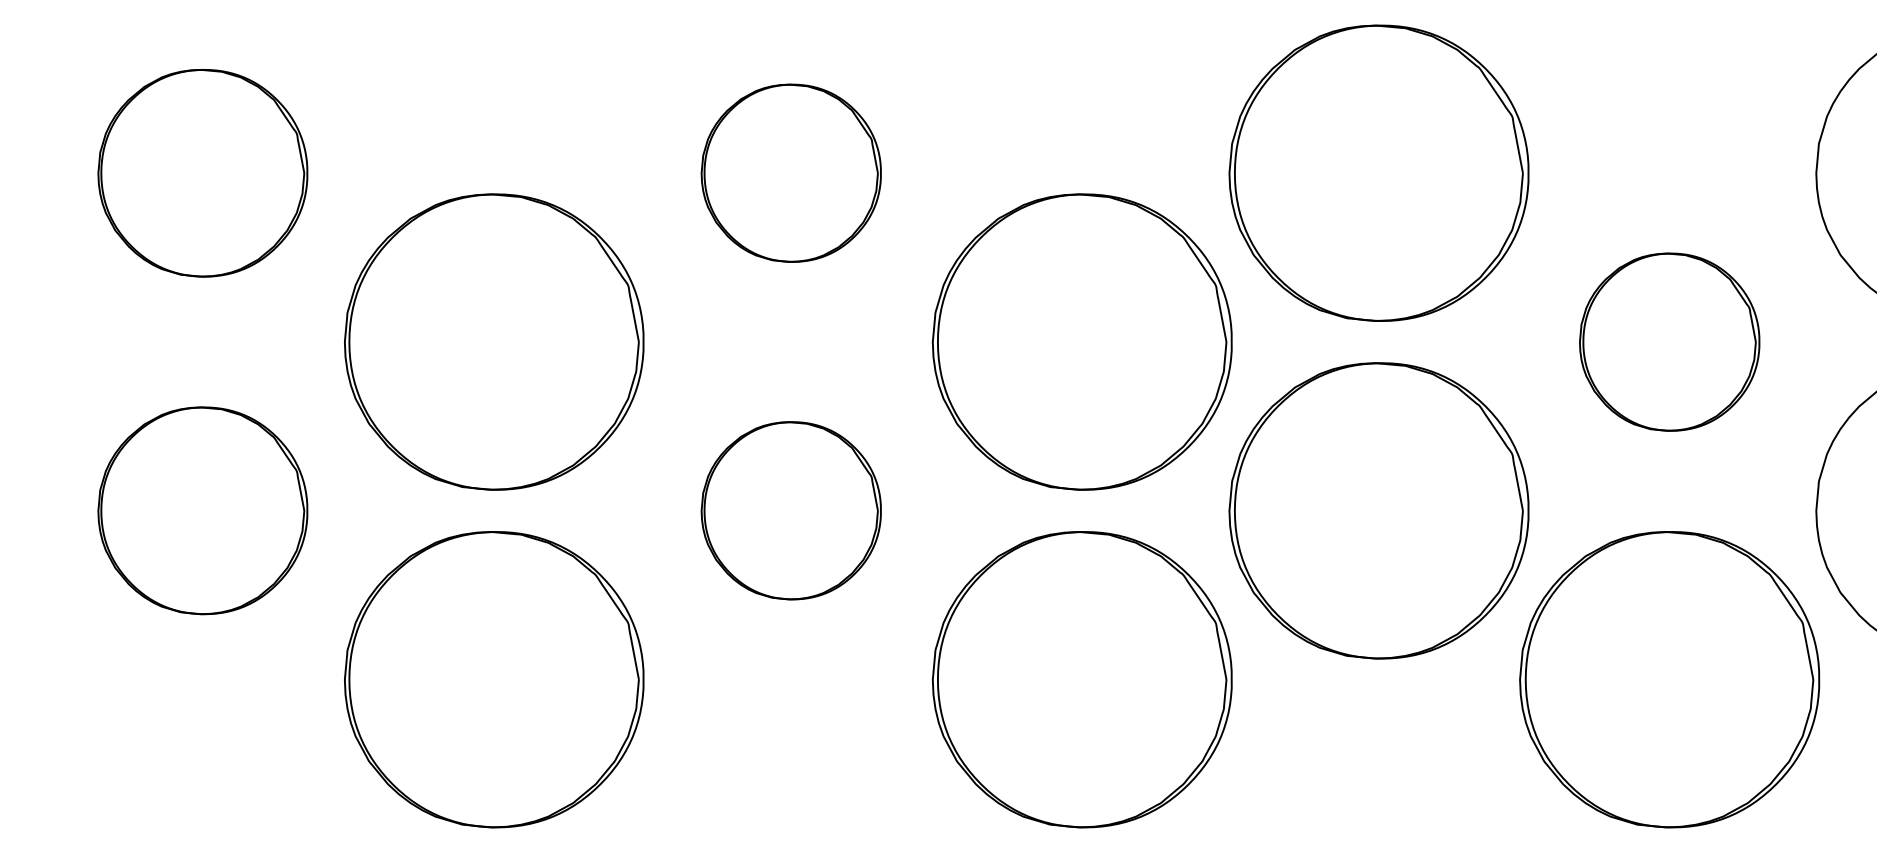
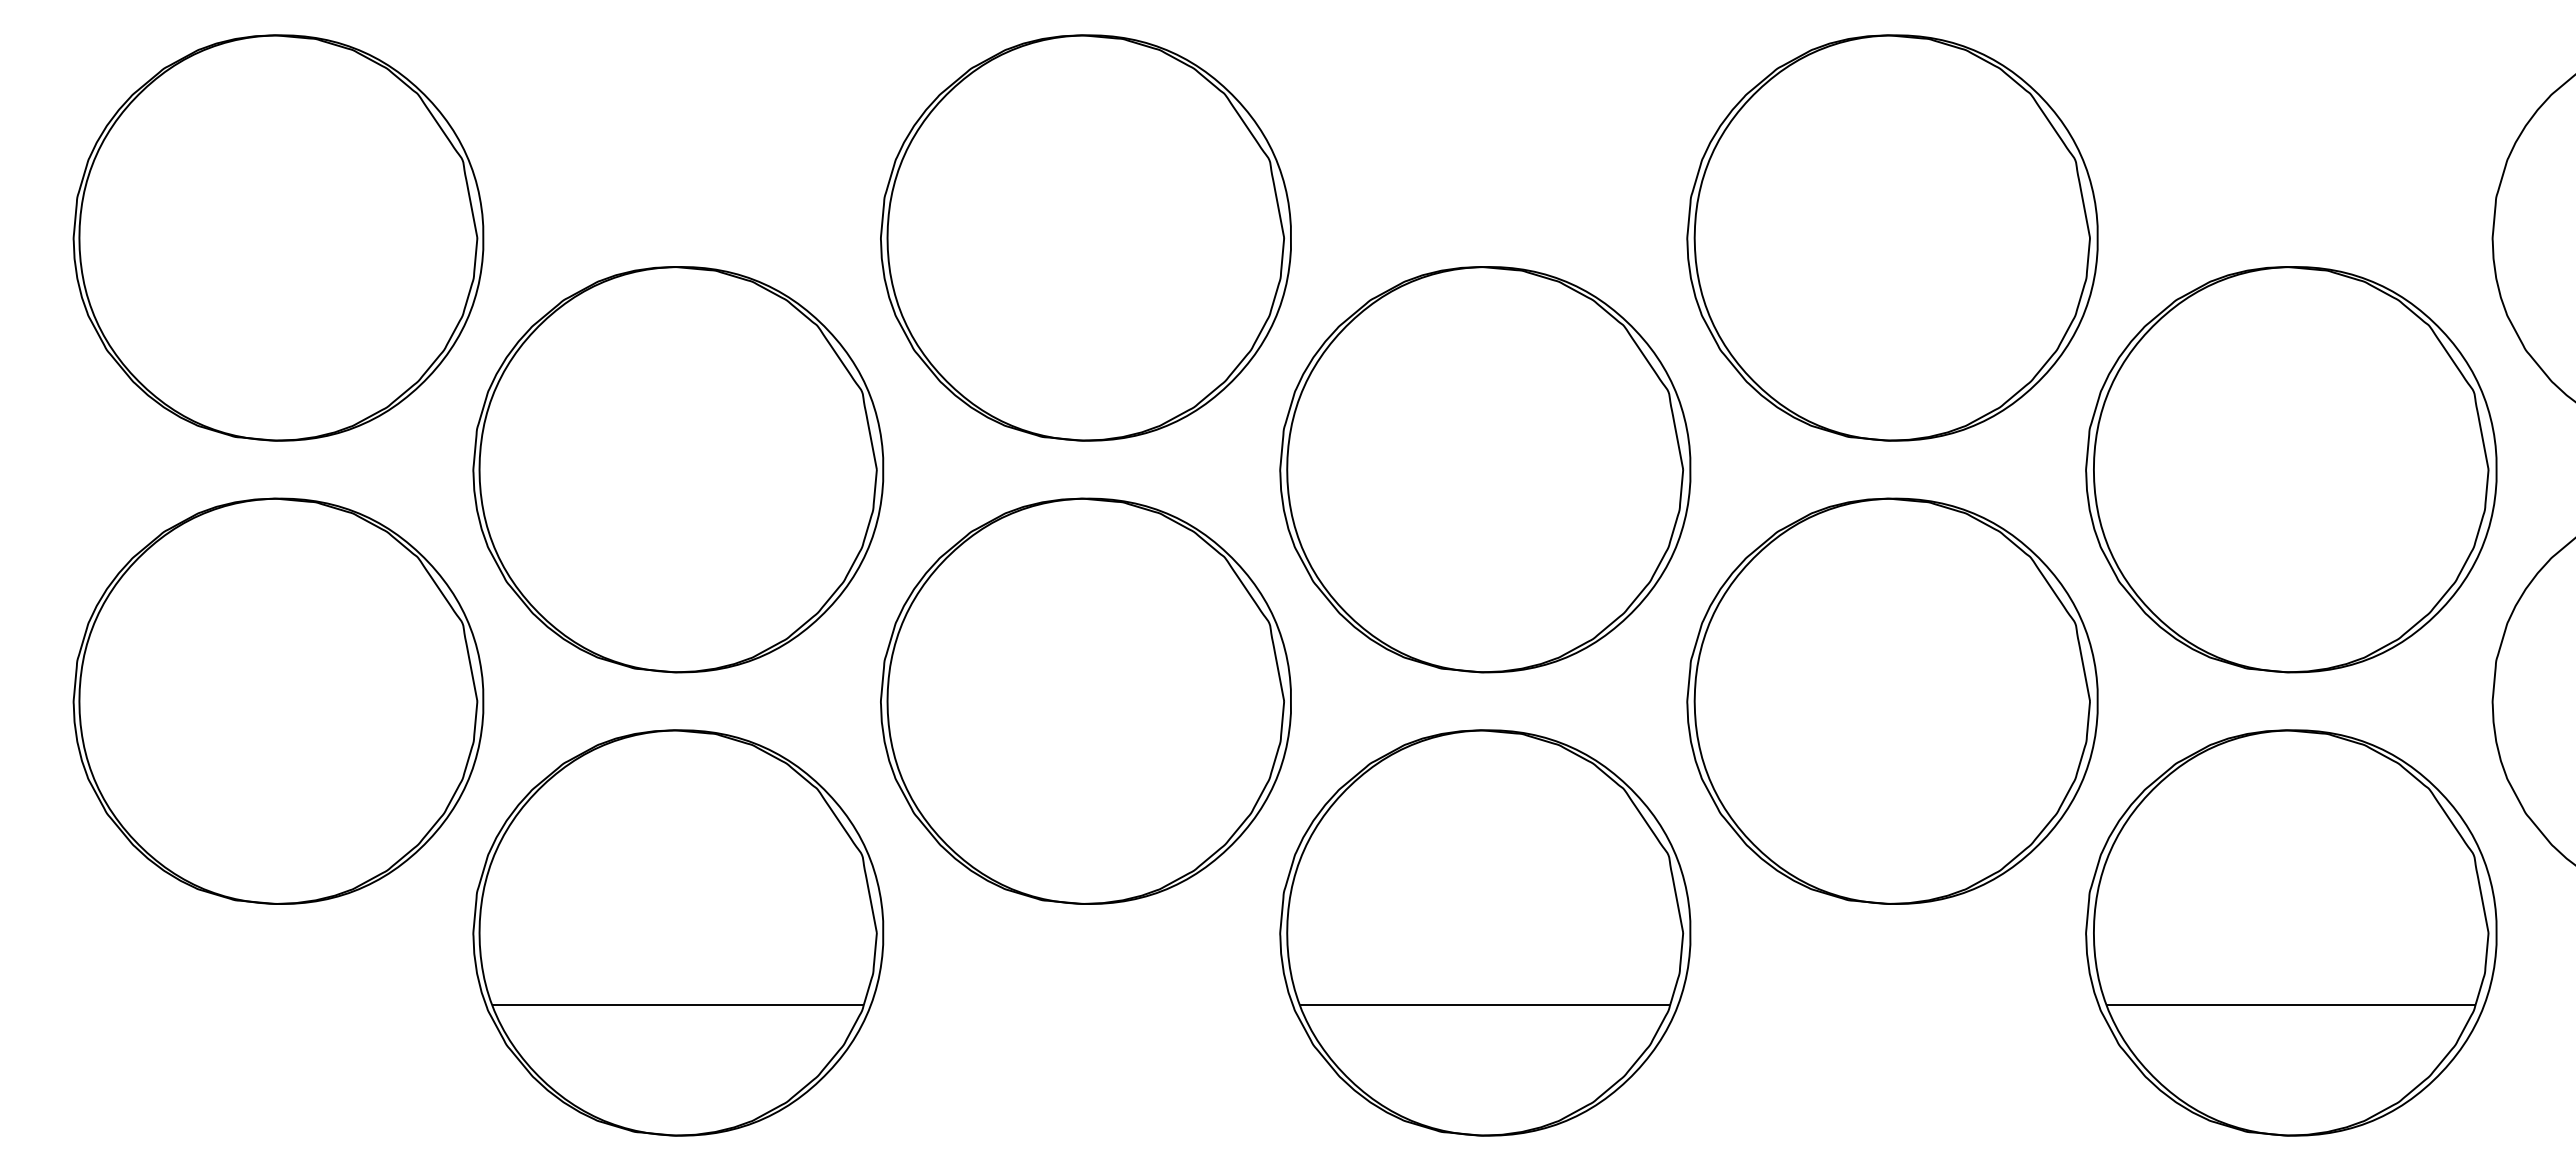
part: (202, 172) -> (278, 237), size x1.43
part: (790, 172) -> (1085, 237), size x1.67
part: (1669, 341) -> (2291, 469), size x1.67
part: (202, 510) -> (278, 700), size x1.43
part: (790, 510) -> (1085, 700), size x1.67
line: (494, 732) -> (678, 1005), added
line: (1081, 732) -> (1484, 1005), added
line: (1669, 732) -> (2290, 1005), added

